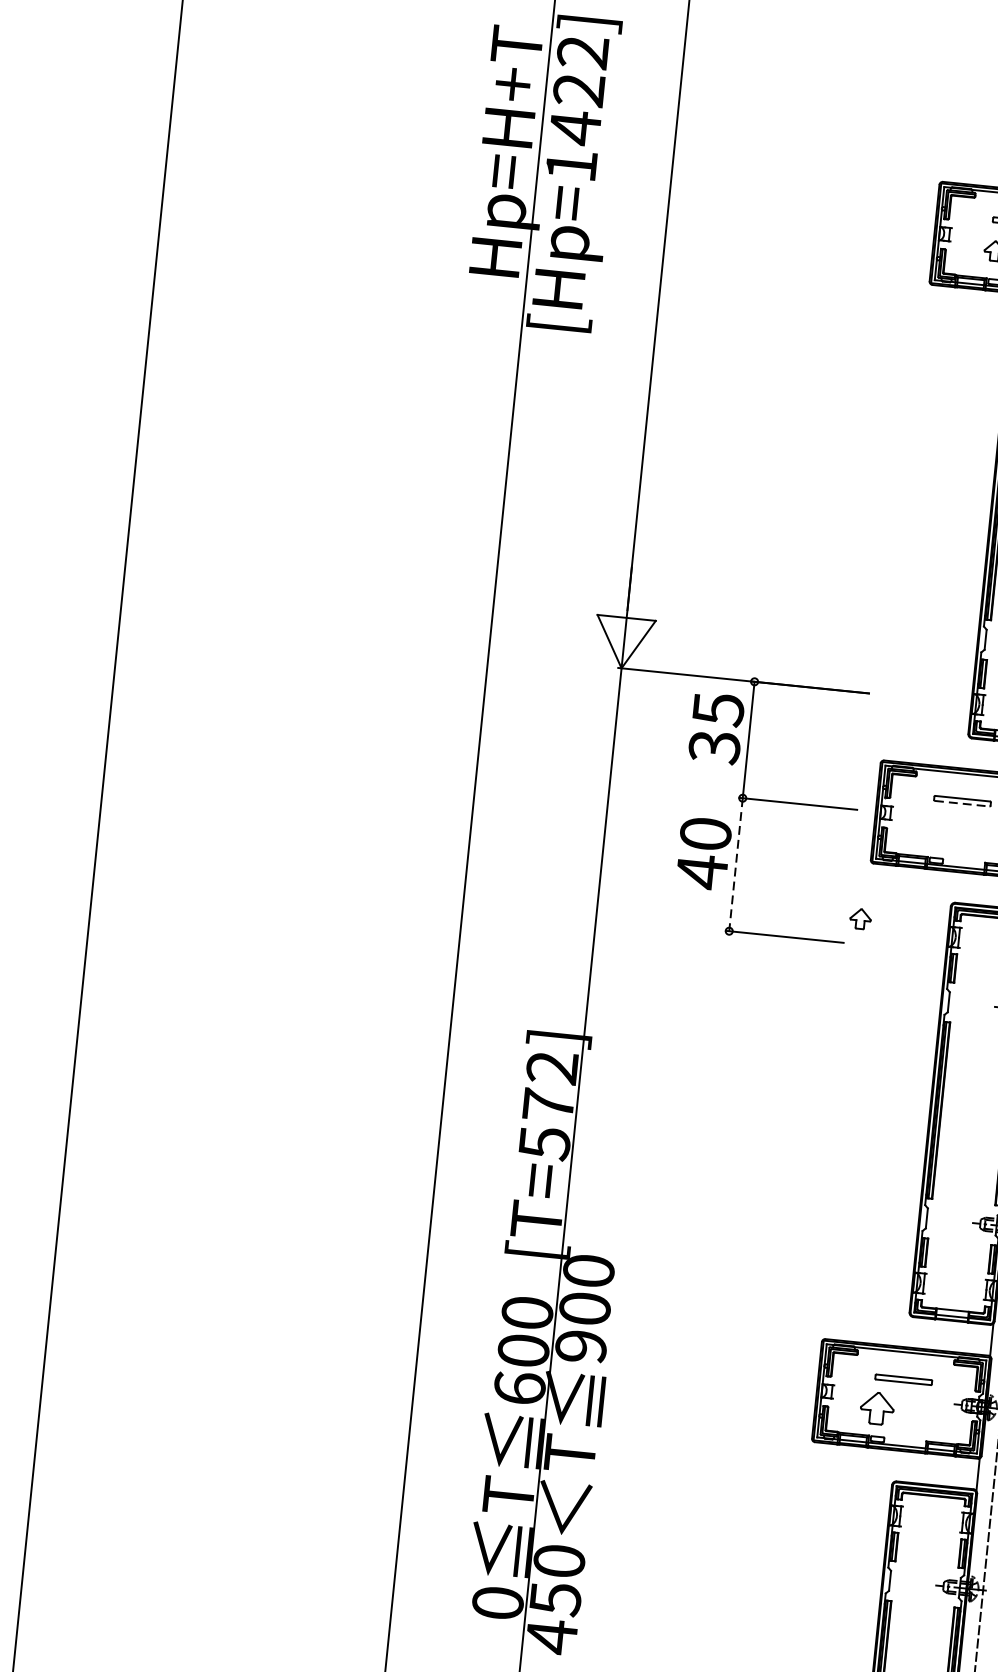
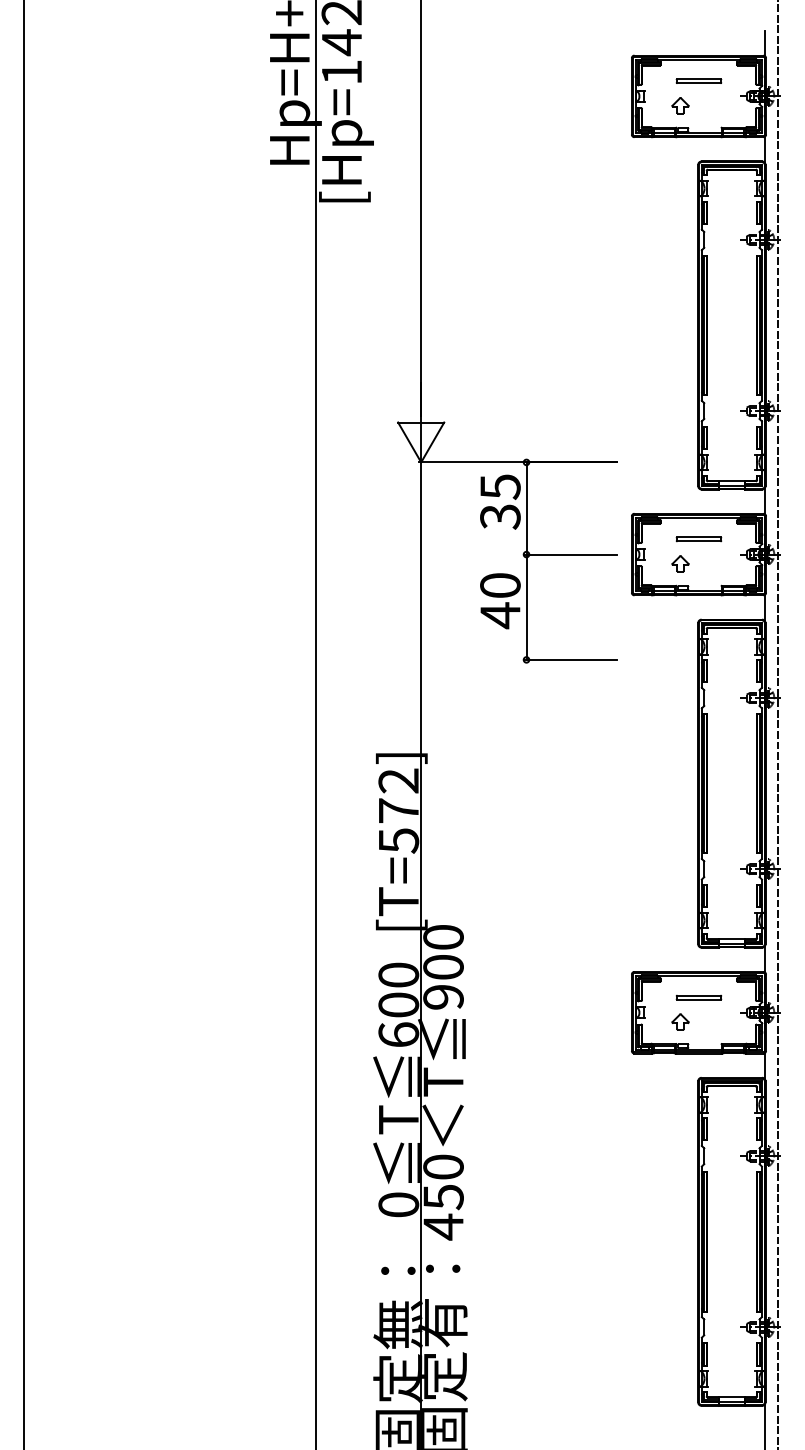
line: (961, 803) -> (698, 541), dashed -> solid
line: (735, 865) -> (526, 607), dashed -> solid
part: (860, 918) -> (680, 563), moved
part: (877, 1407) -> (680, 1021), size x0.62

